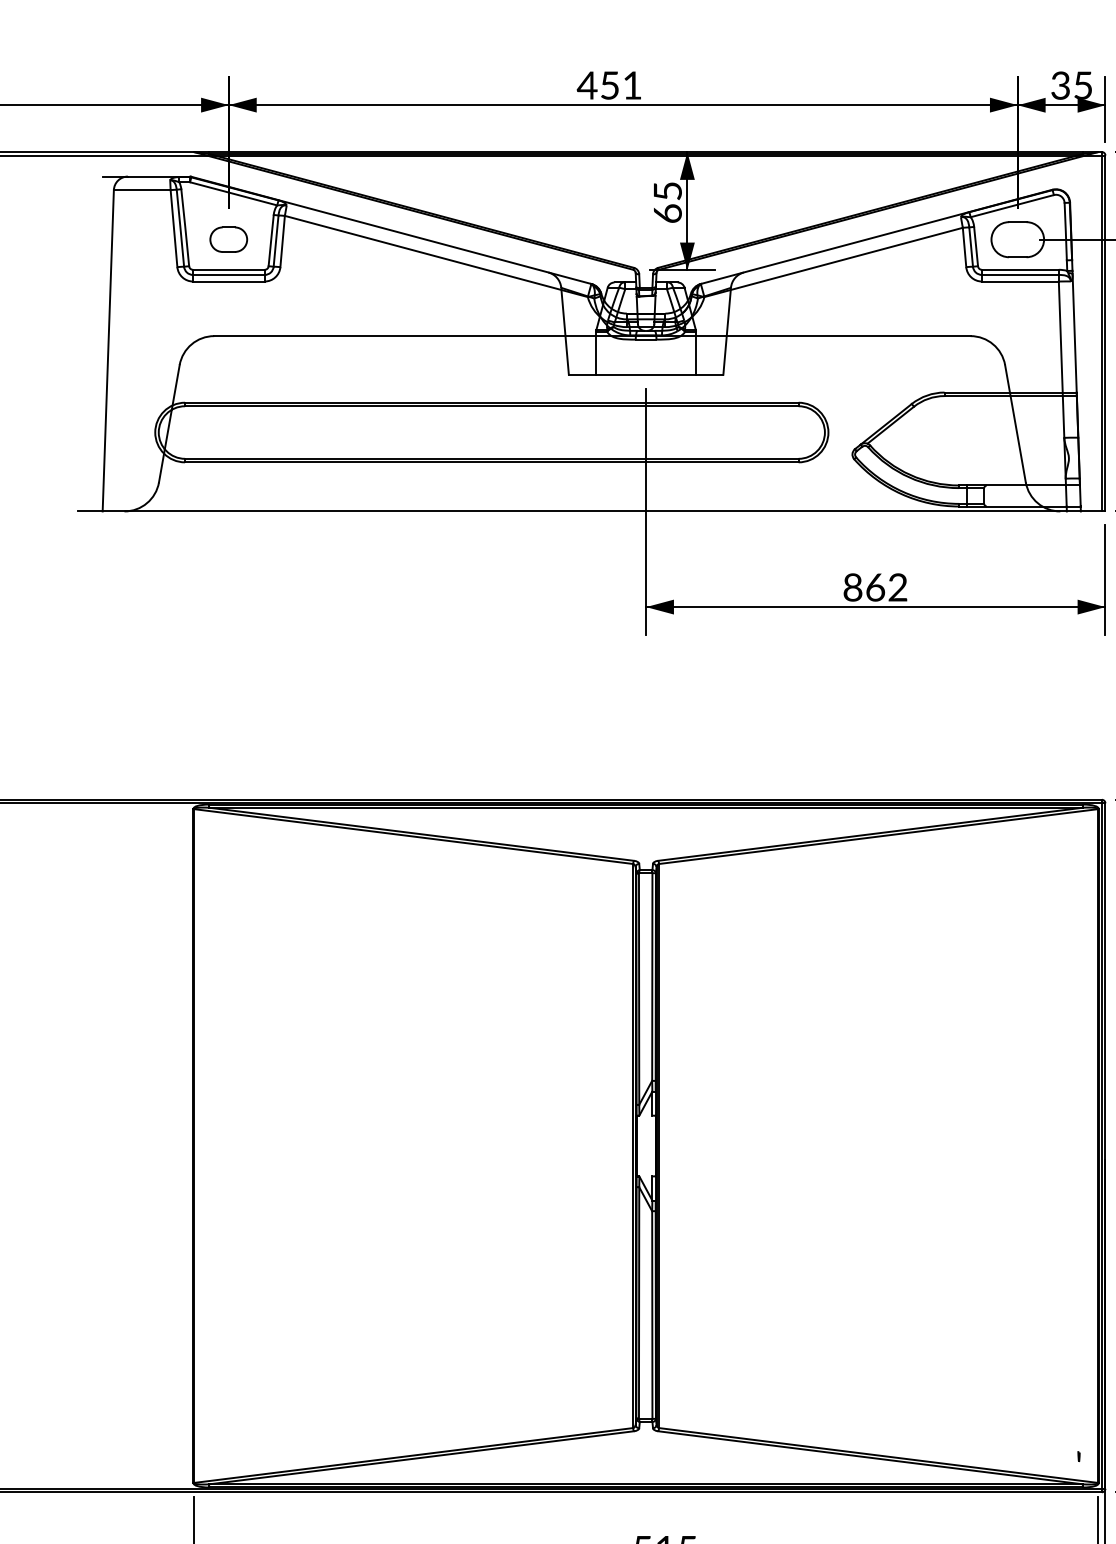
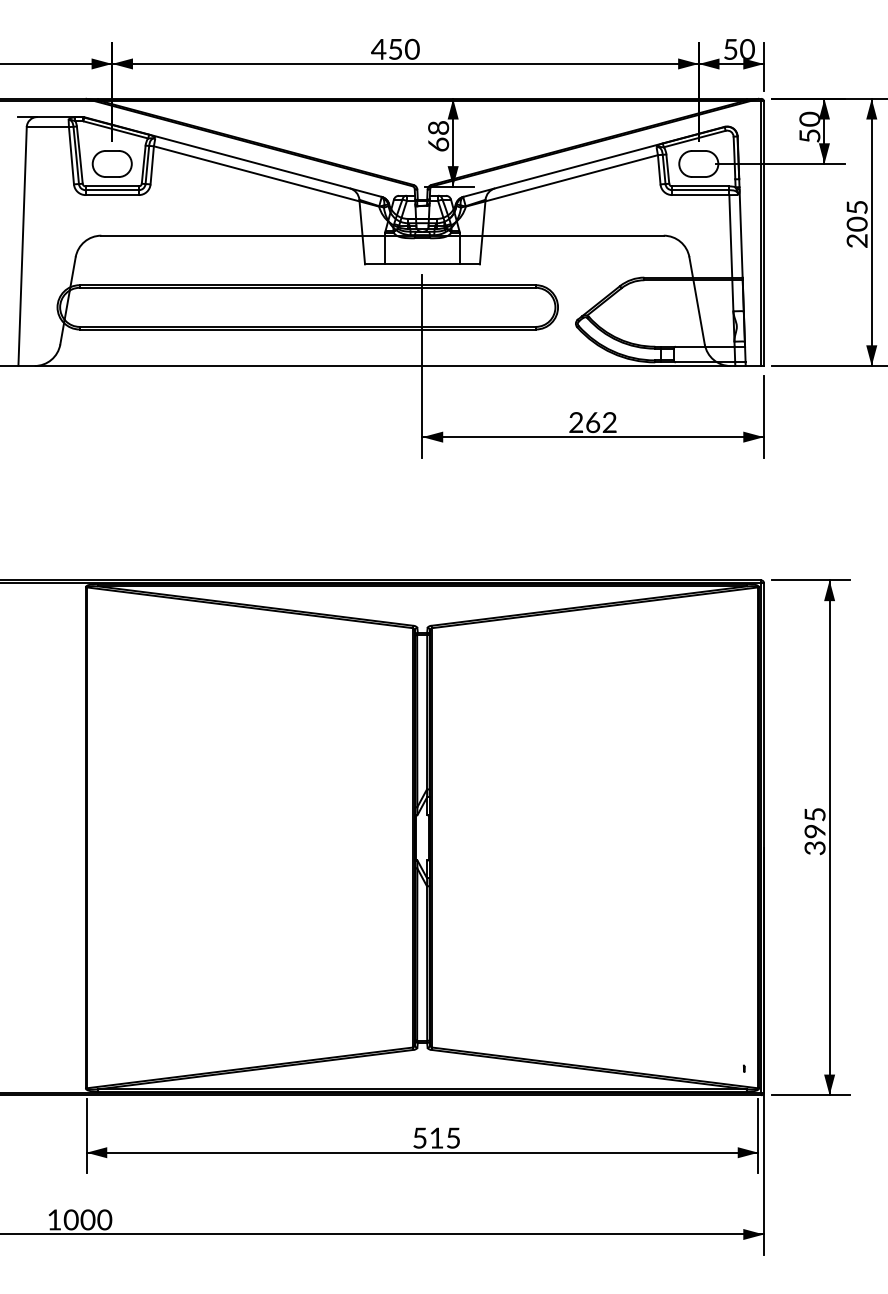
text: (632, 84) -> (412, 48), 451 -> 450
text: (1071, 85) -> (738, 49), 35 -> 50
text: (667, 190) -> (438, 127), 65 -> 68
part: (227, 239) -> (111, 163), size x1.43
text: (853, 588) -> (576, 423), 862 -> 262

